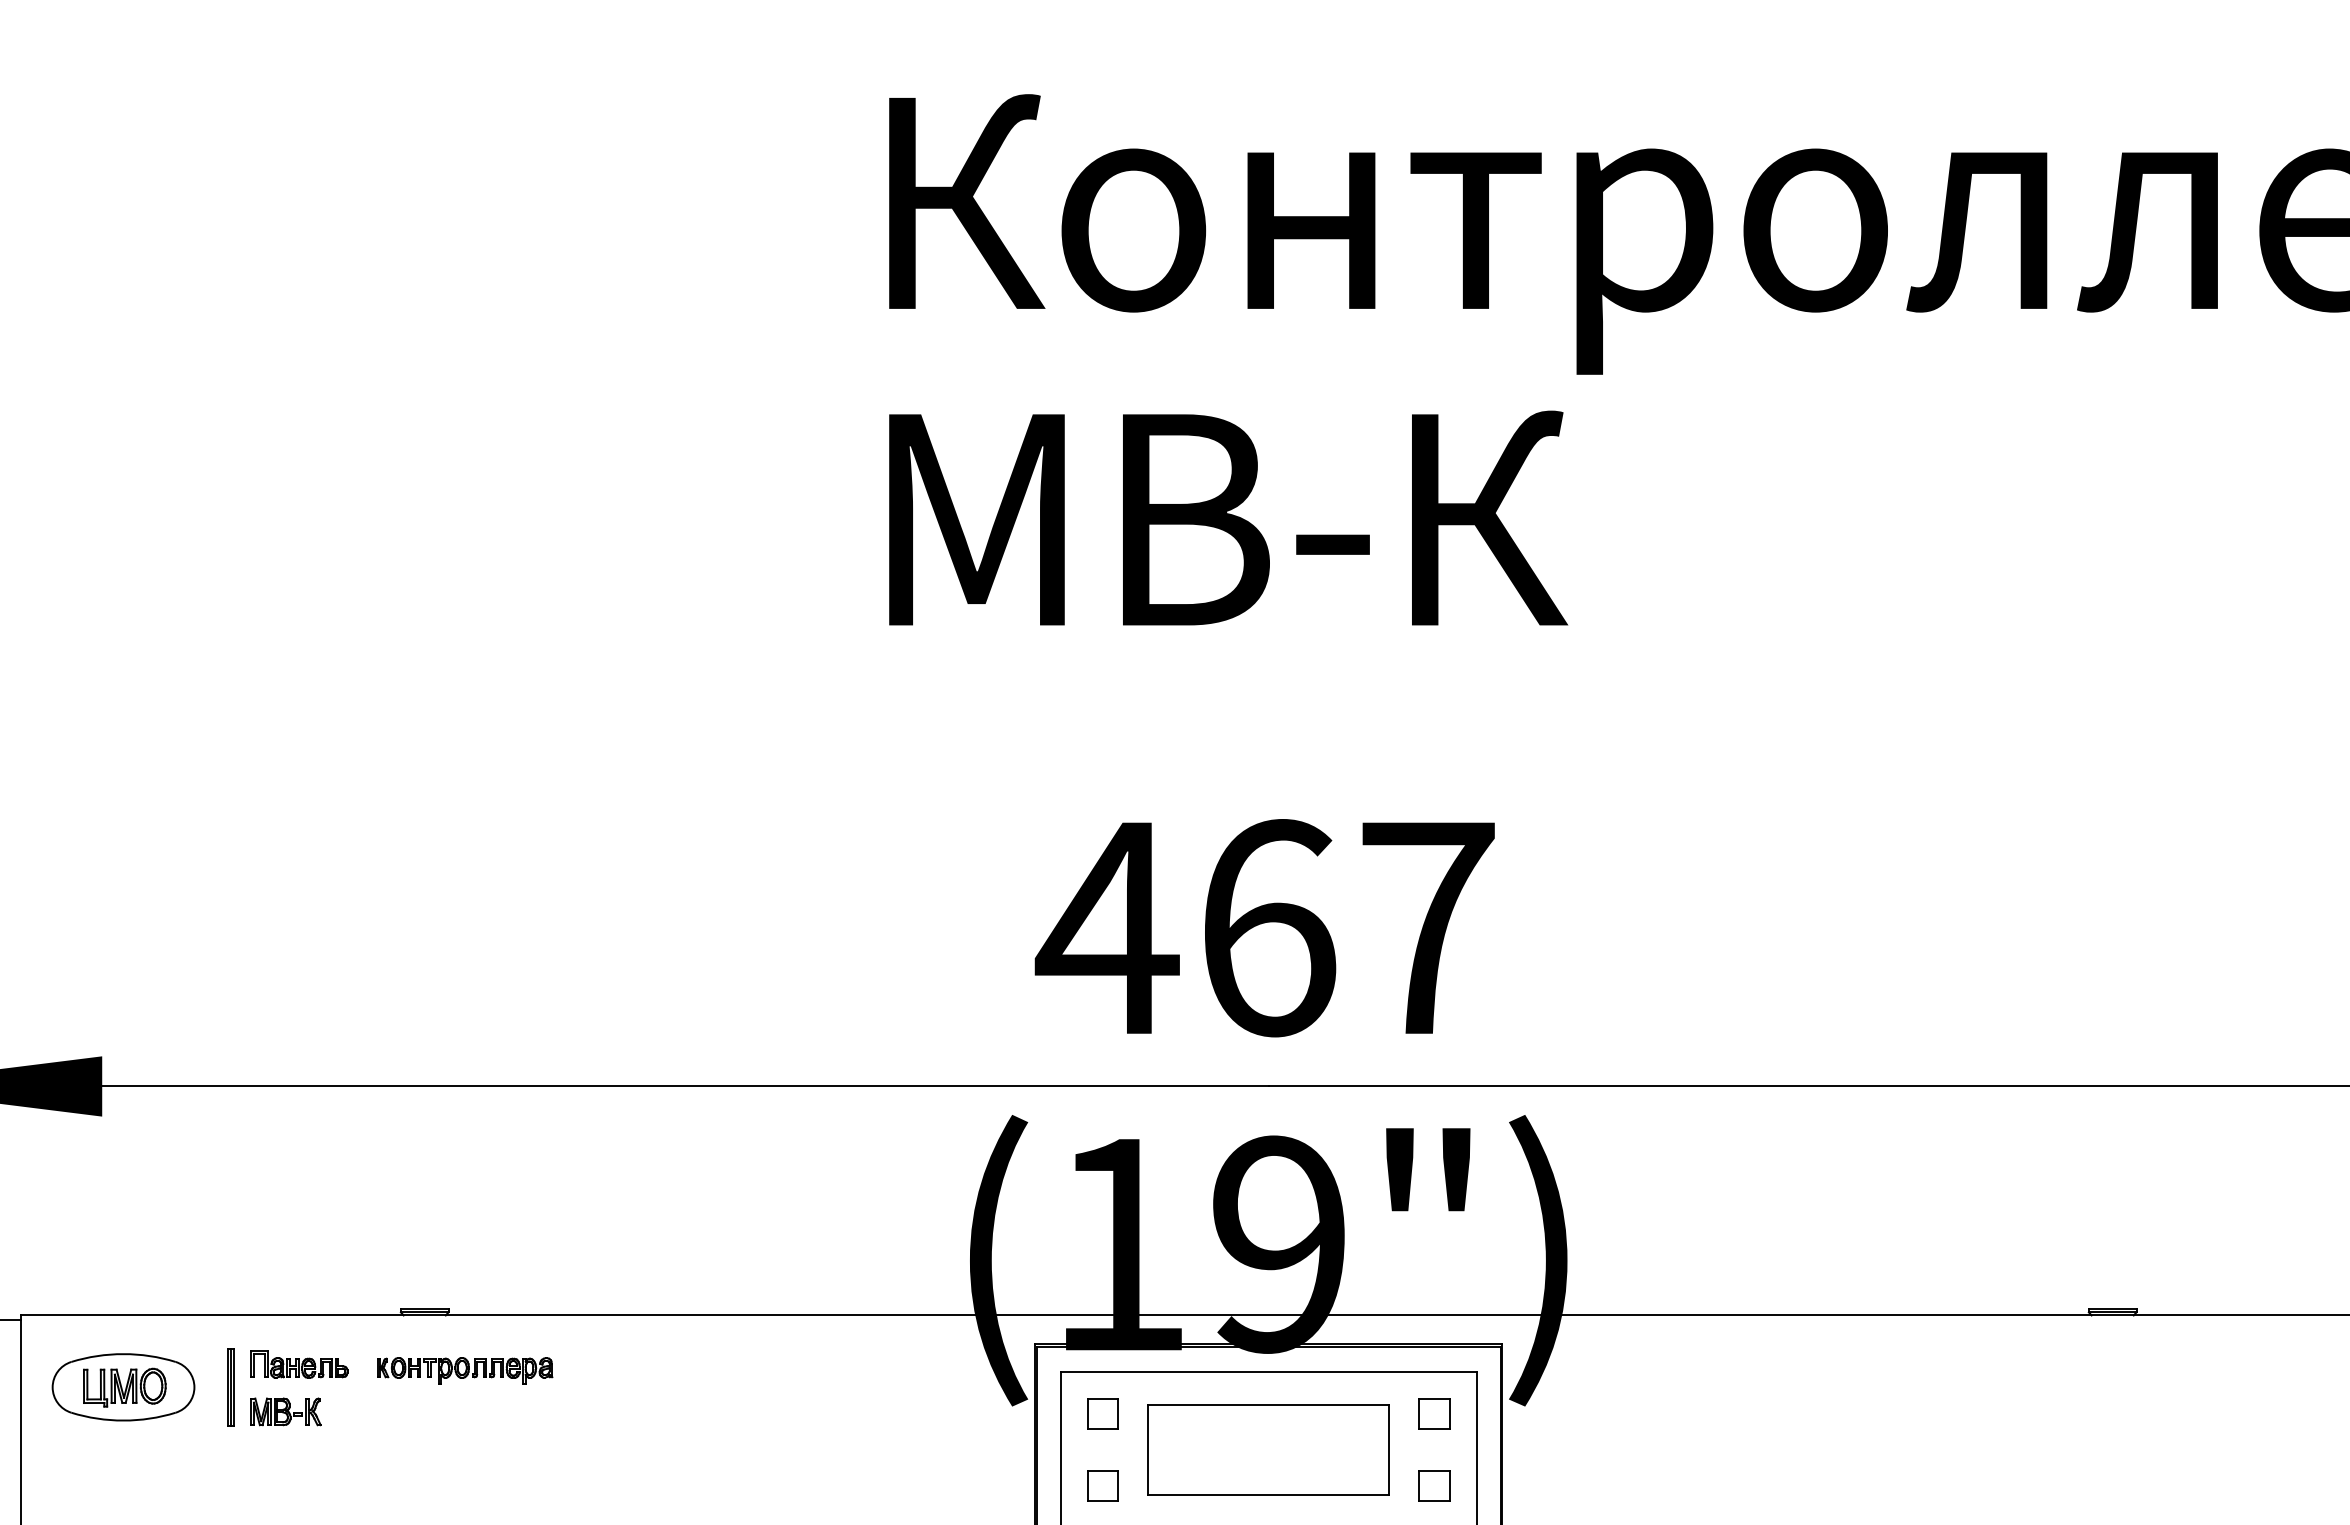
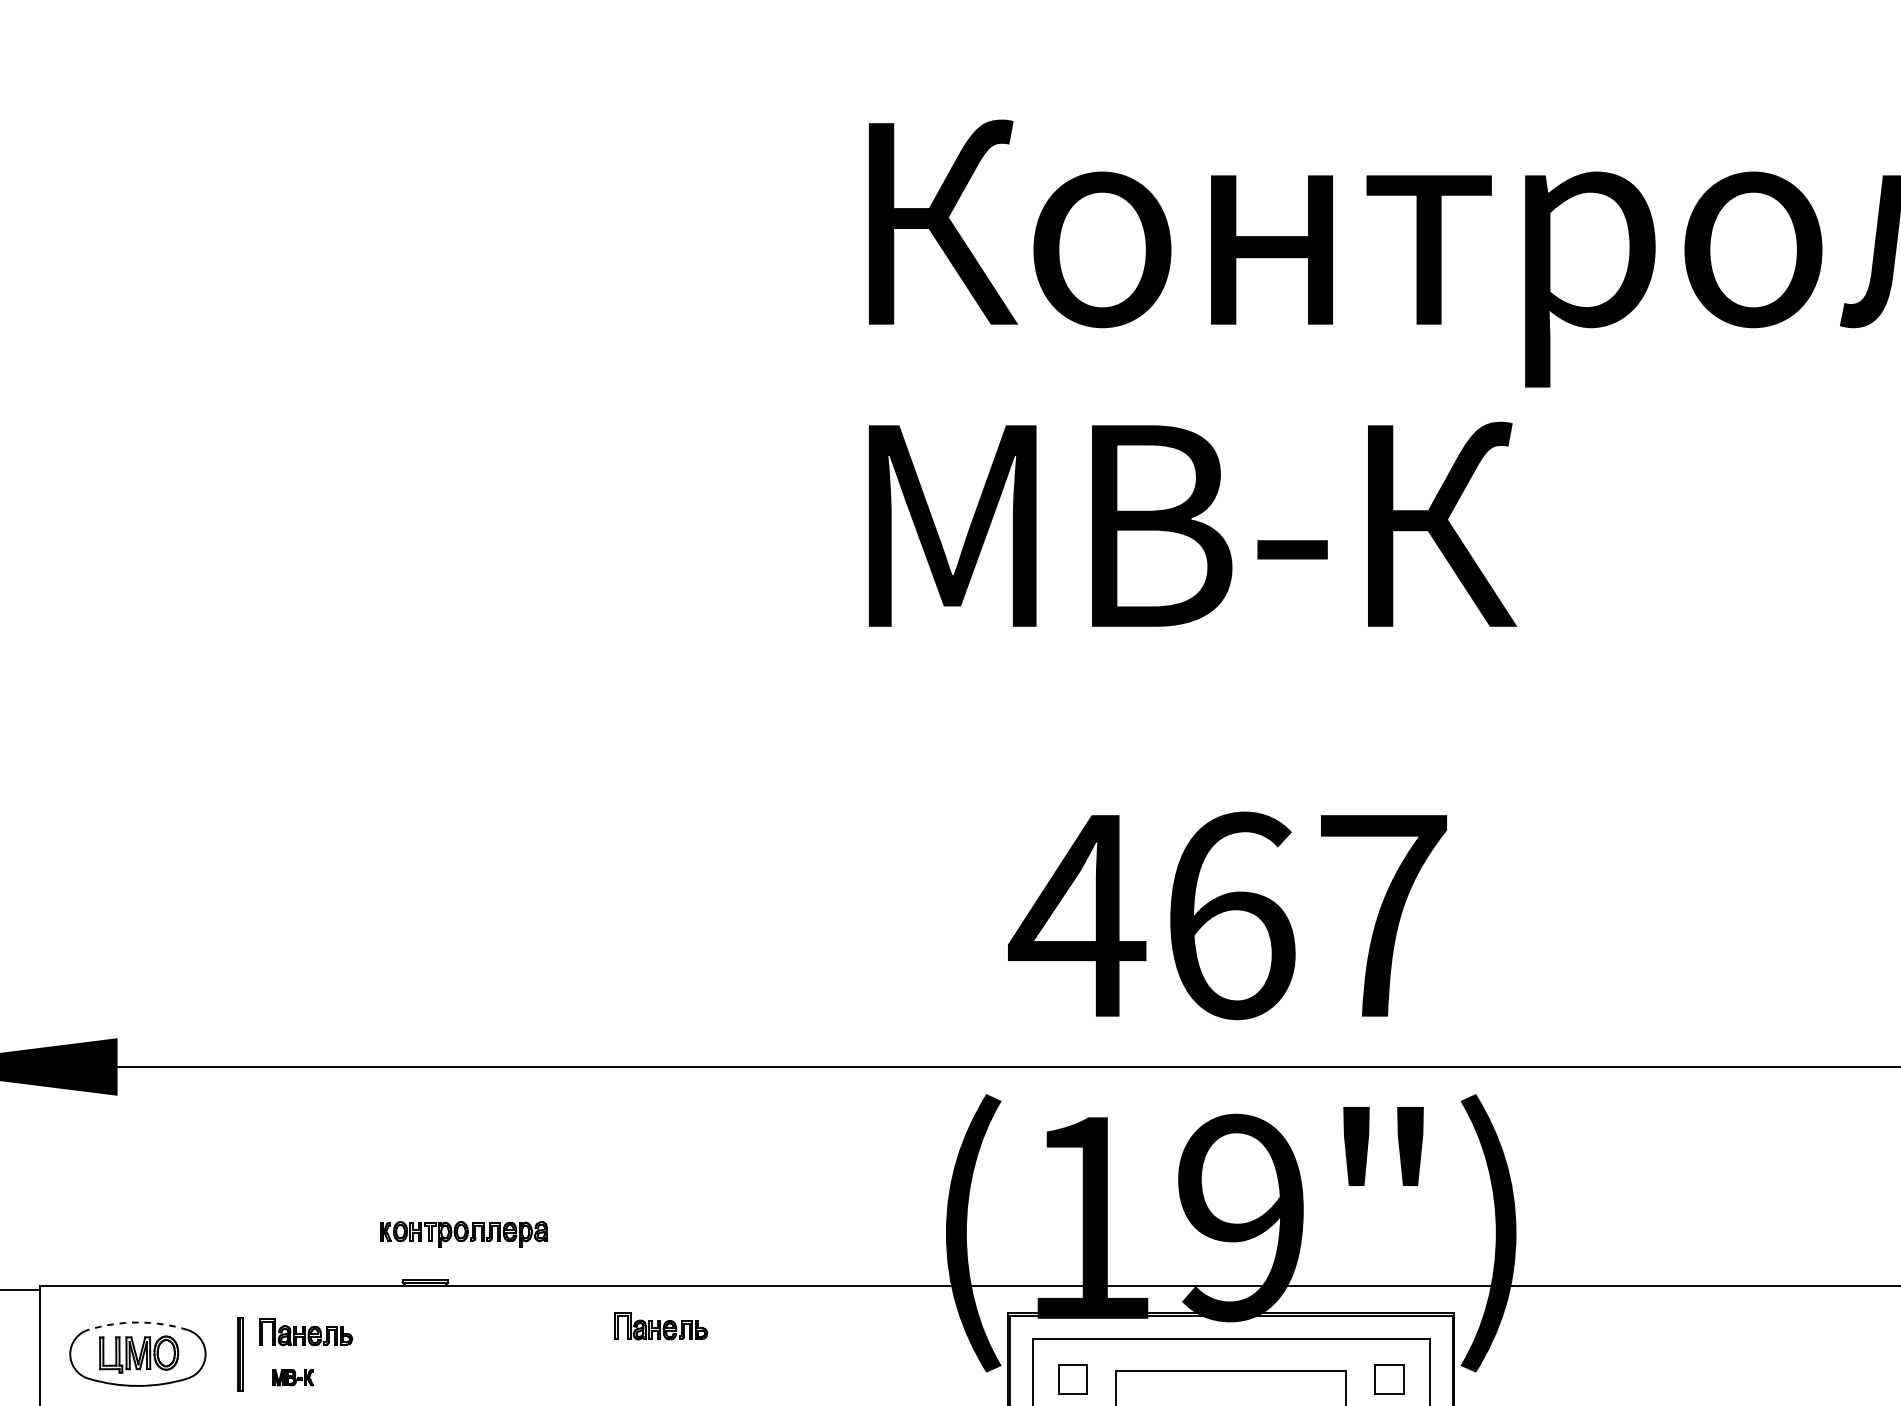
arc: (123, 1354) -> (137, 1322), solid -> dashed
part: (671, 1358) -> (661, 1326), added
part: (465, 1370) -> (464, 1234), moved
part: (285, 1411) -> (292, 1377), size x0.6

